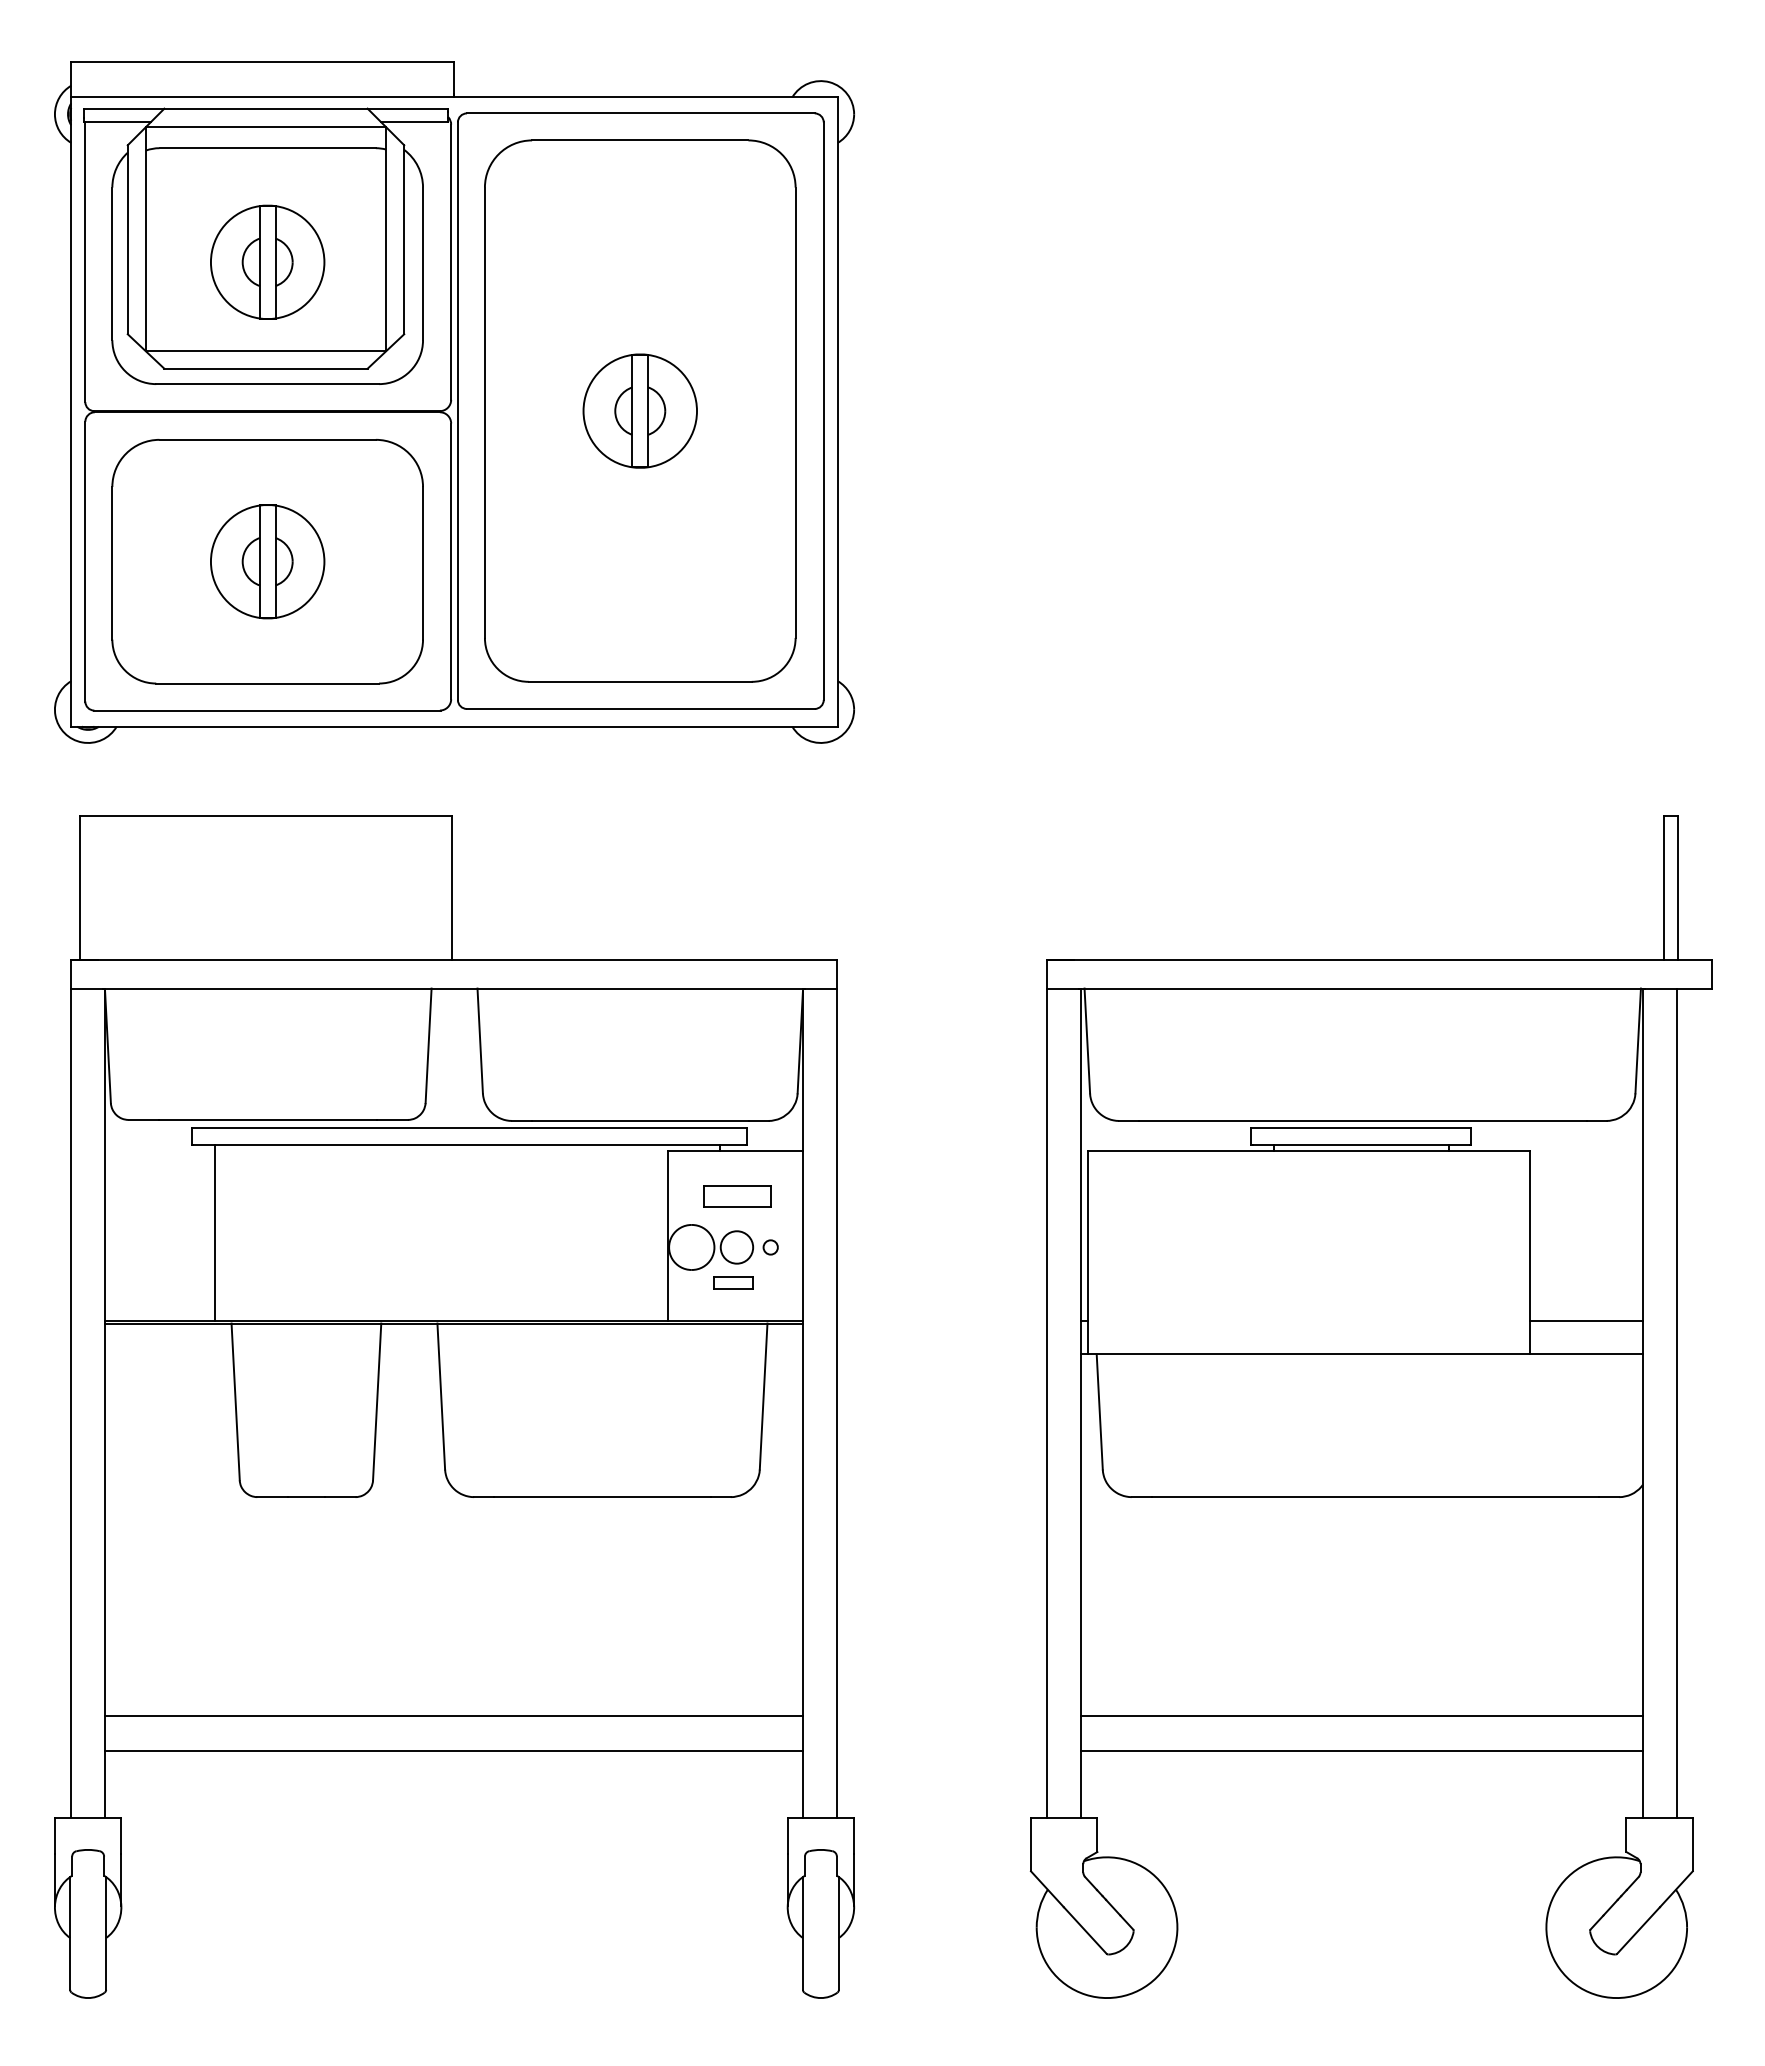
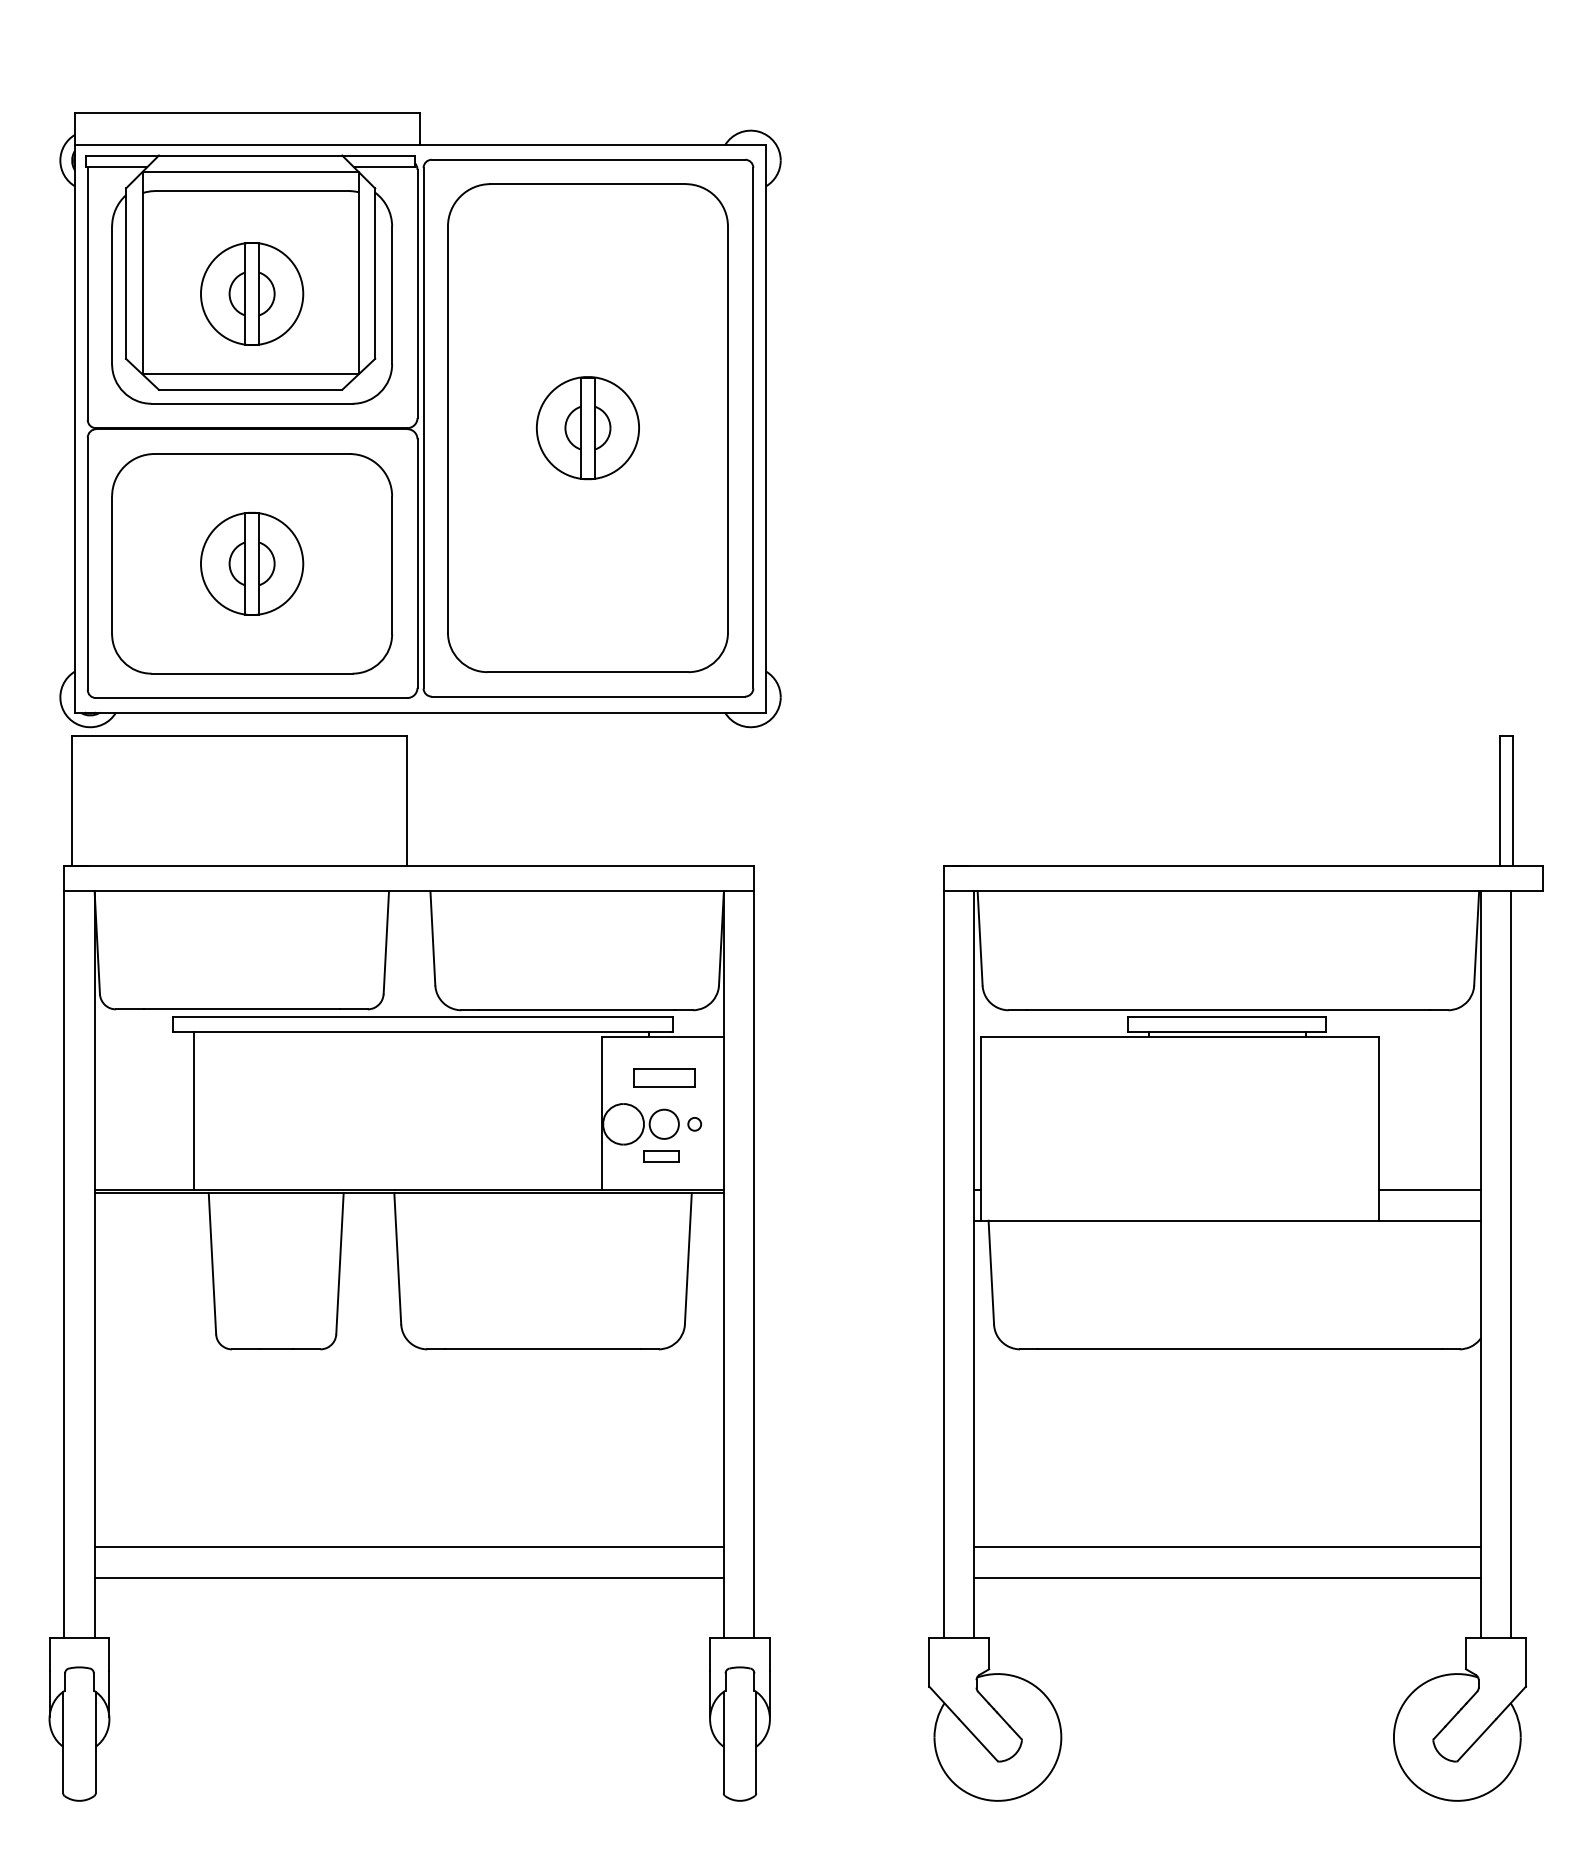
part: (454, 402) -> (420, 420), moved

